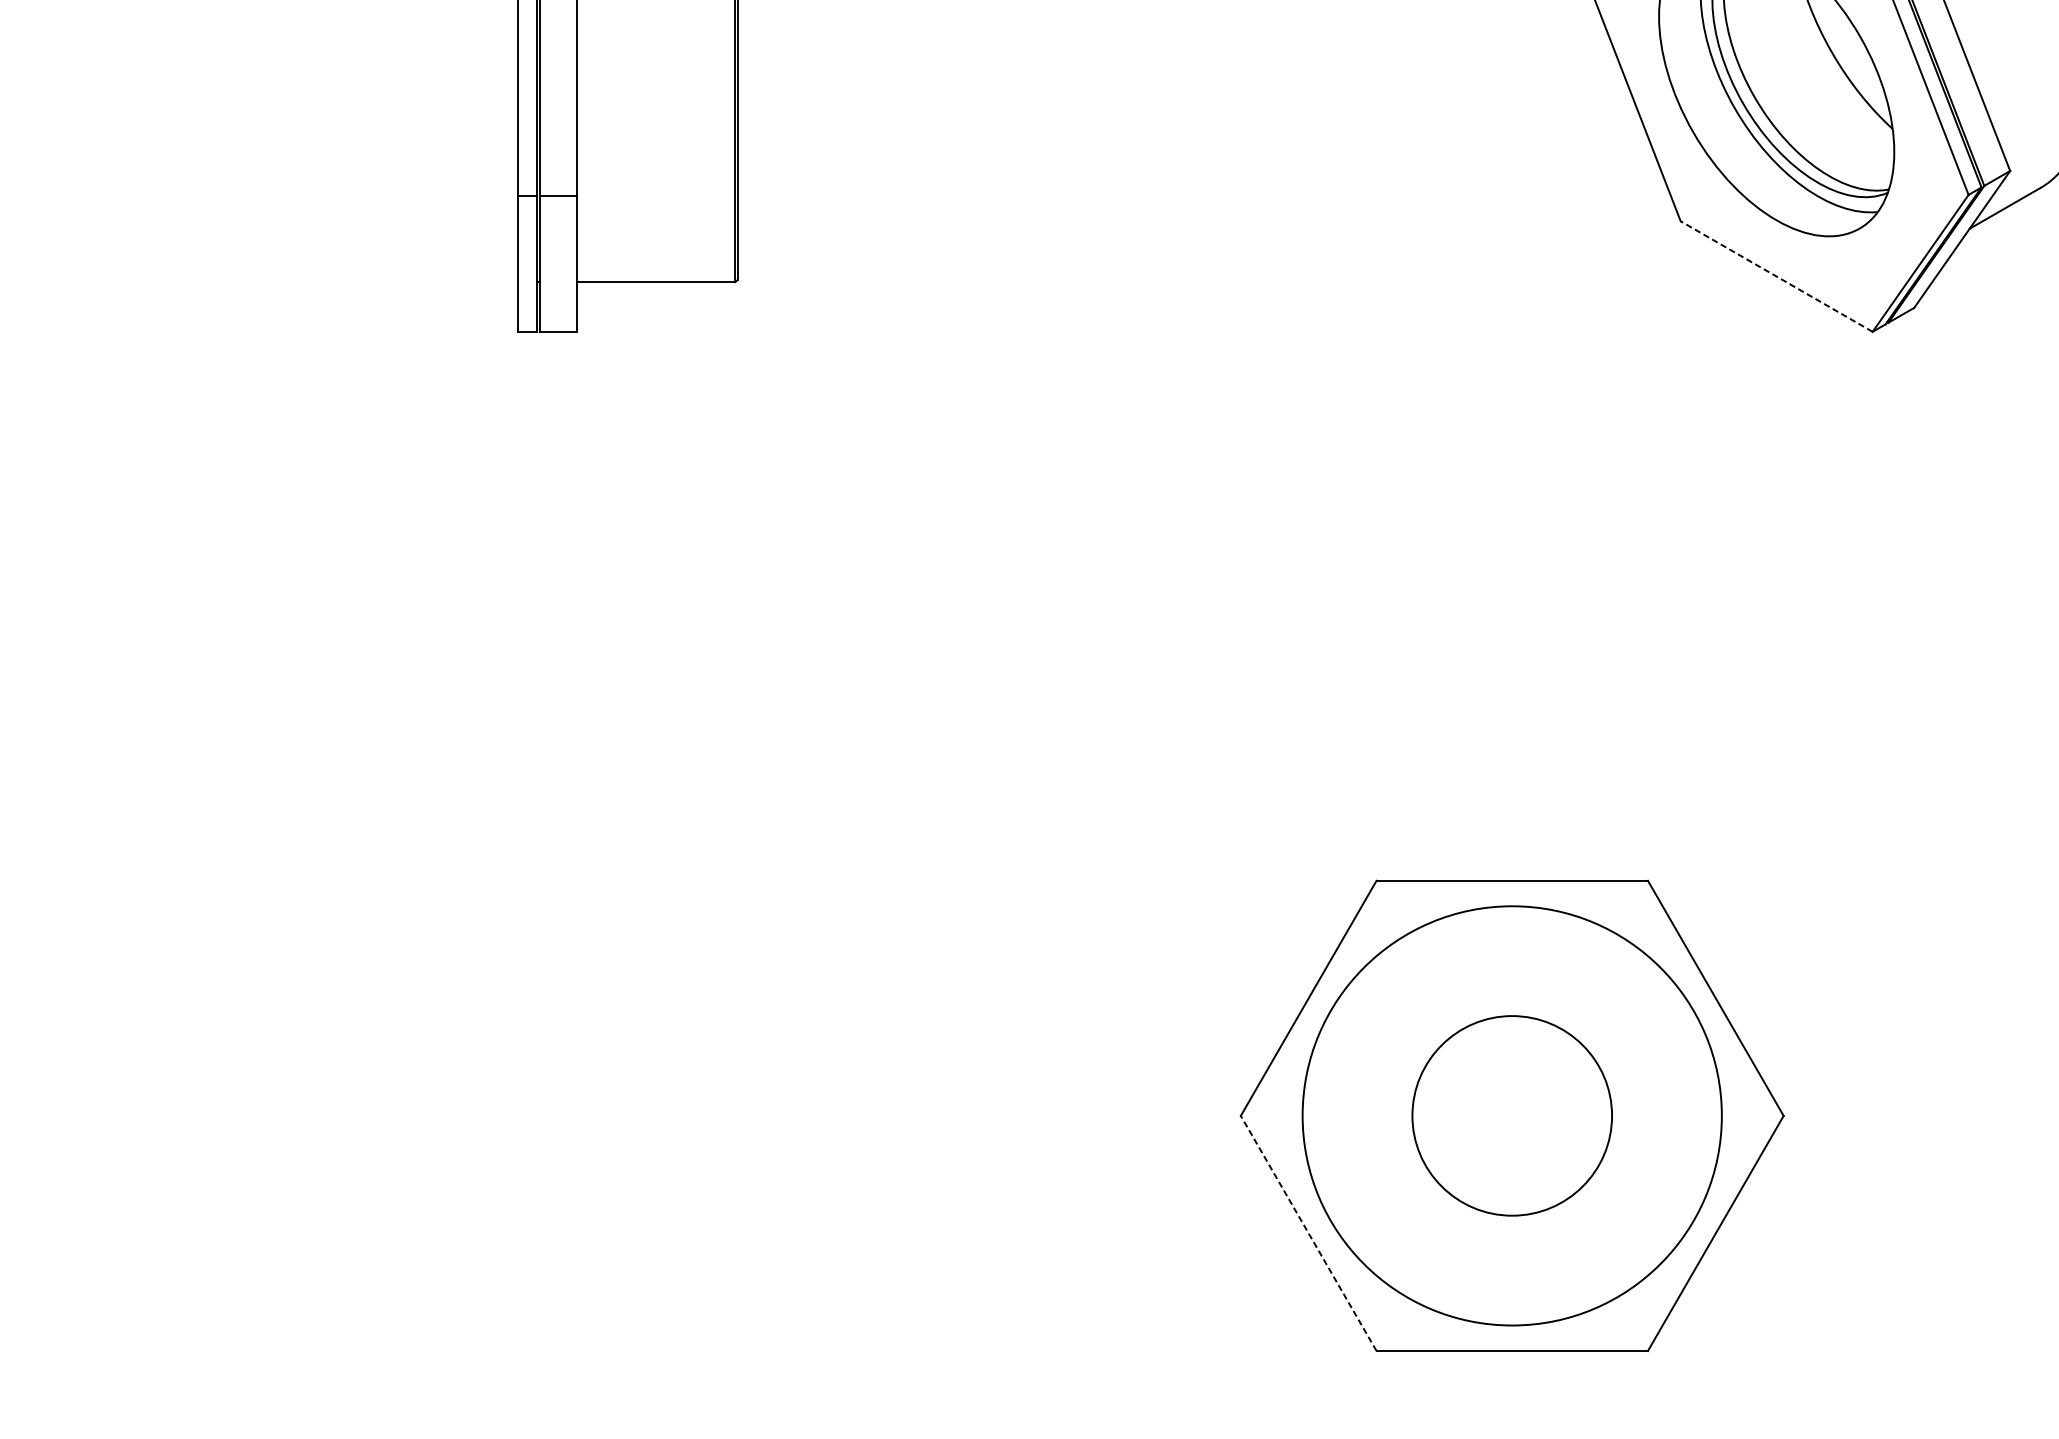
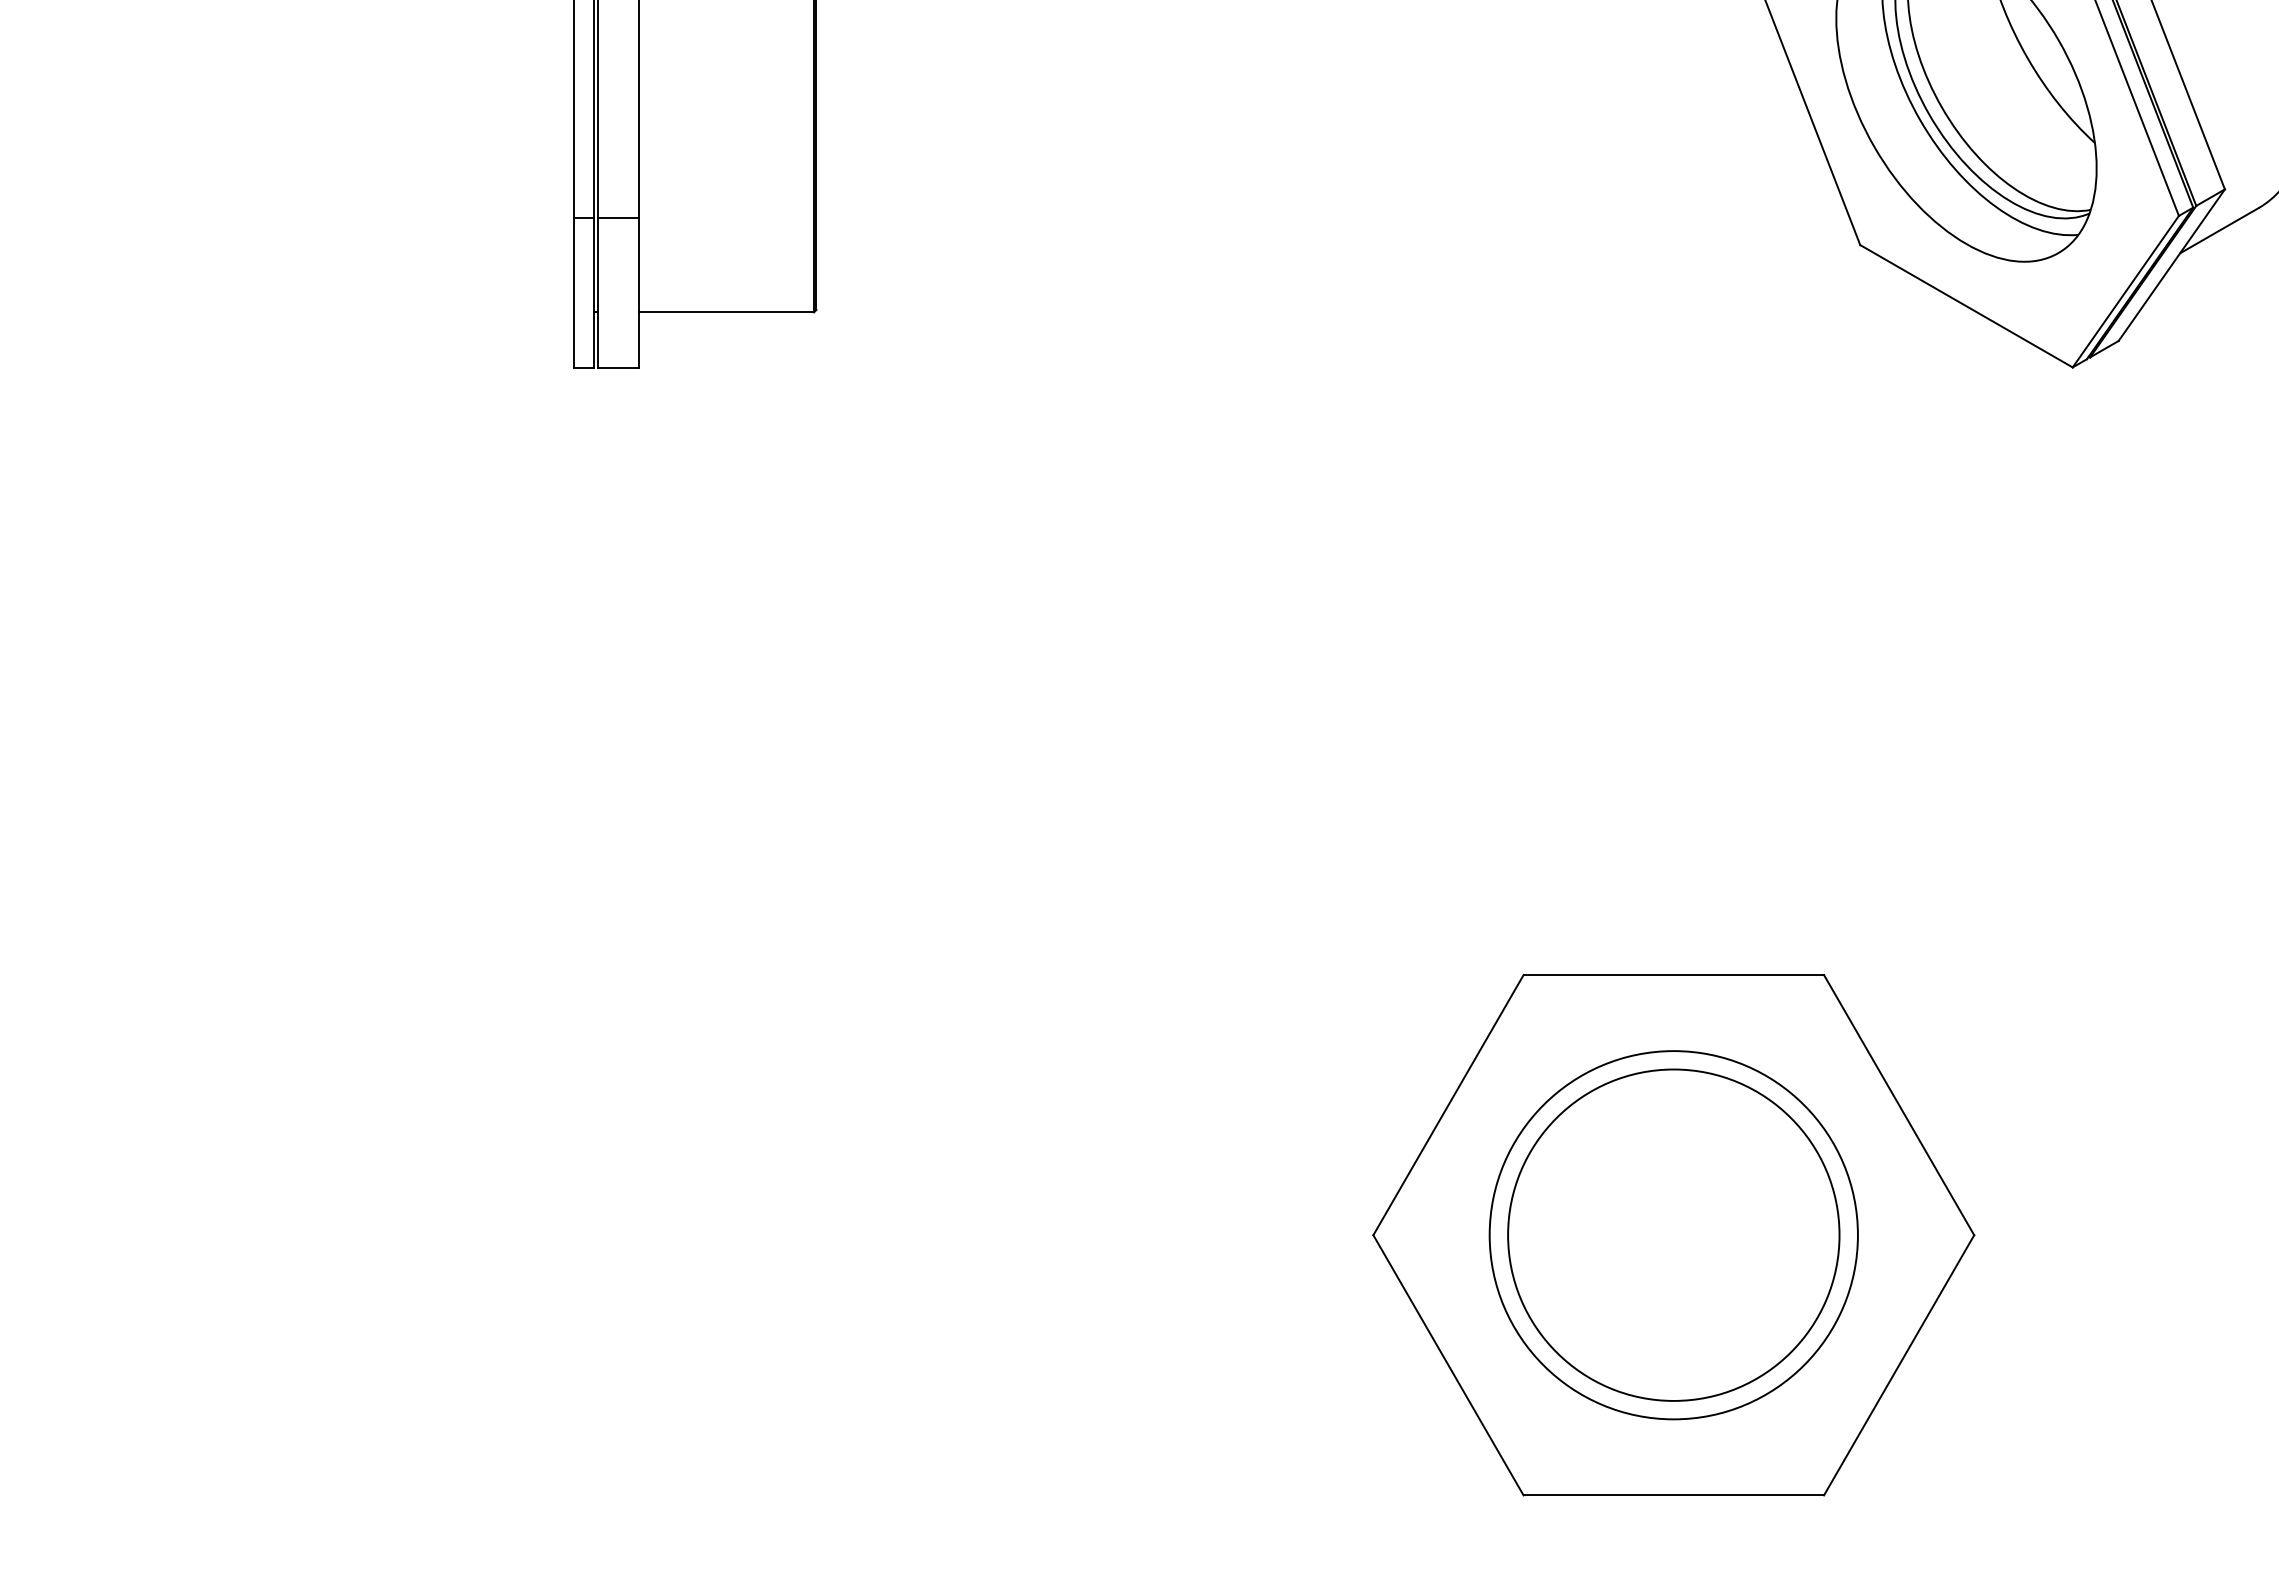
line: (1776, 276) -> (1966, 306), dashed -> solid
circle: (1511, 1115) -> (1673, 1234), size x0.71
circle: (1511, 1116) -> (1673, 1235), size x1.67
line: (1308, 1232) -> (1448, 1364), dashed -> solid

